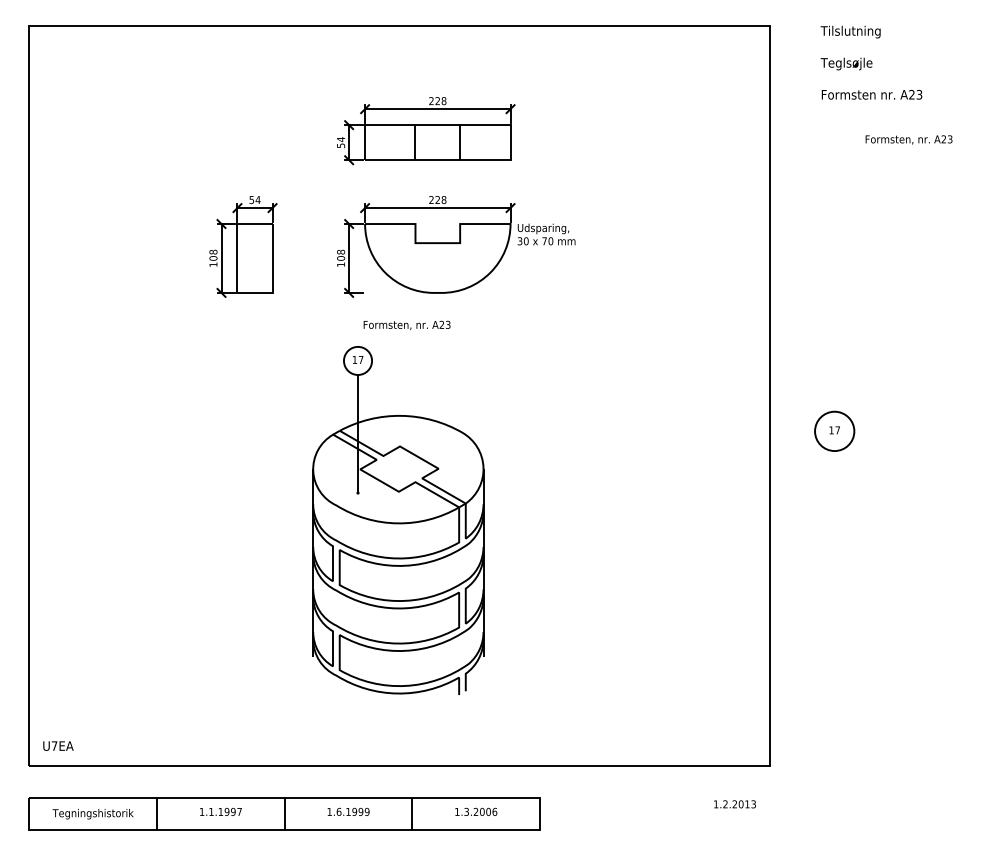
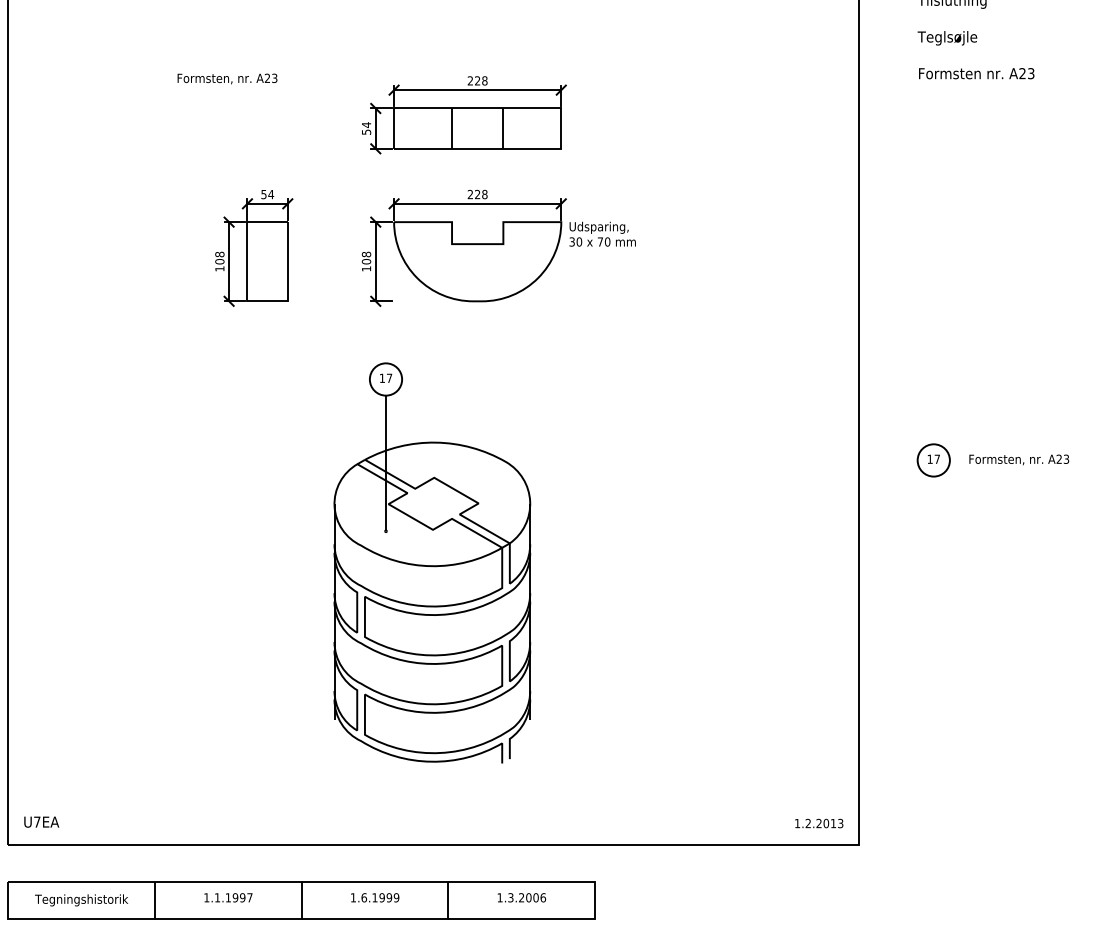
text: (908, 139) -> (1018, 459), moved
text: (406, 324) -> (226, 77), moved
circle: (834, 431) -> (933, 460), size x0.71
text: (734, 804) -> (818, 823), moved

